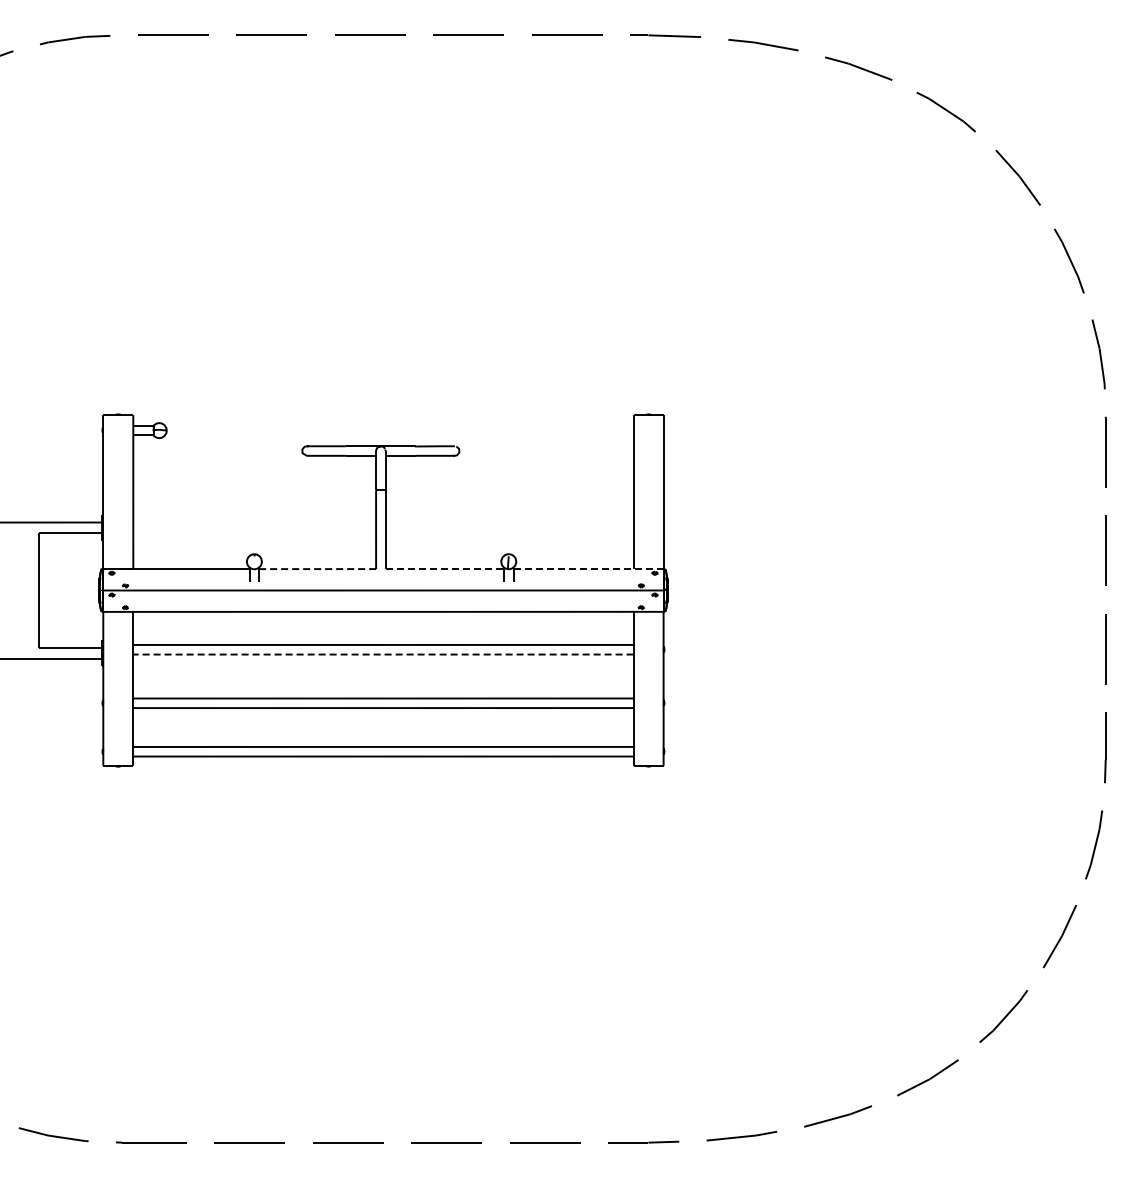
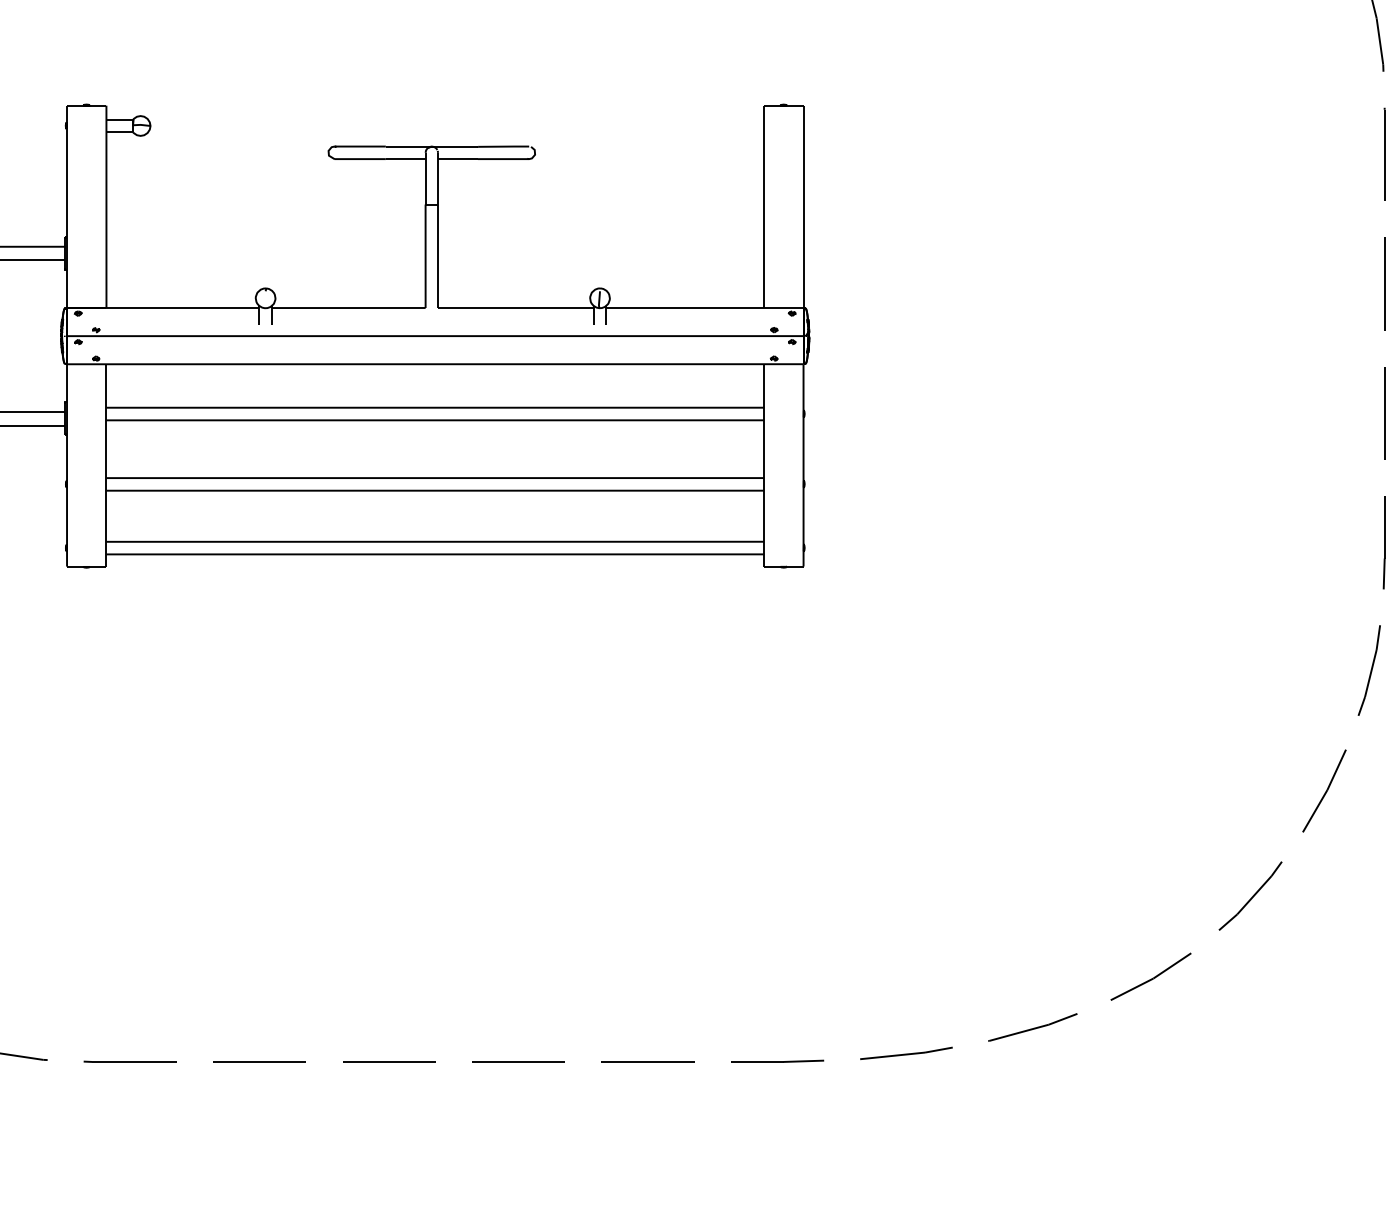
line: (318, 569) -> (349, 308), dashed -> solid
line: (445, 569) -> (516, 308), dashed -> solid
line: (589, 569) -> (706, 308), dashed -> solid
line: (382, 654) -> (434, 420), dashed -> solid

